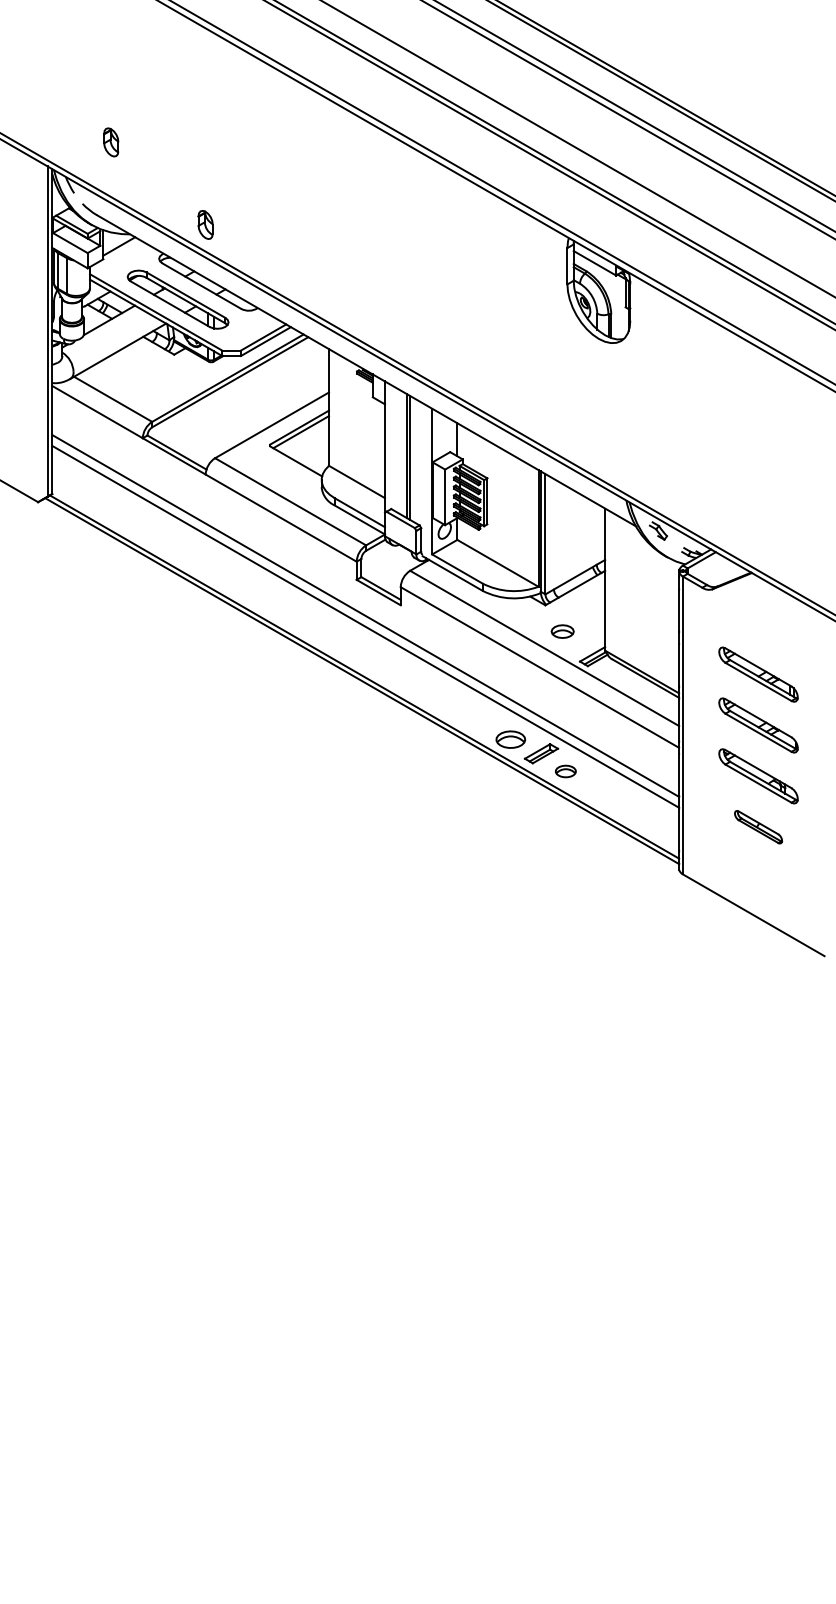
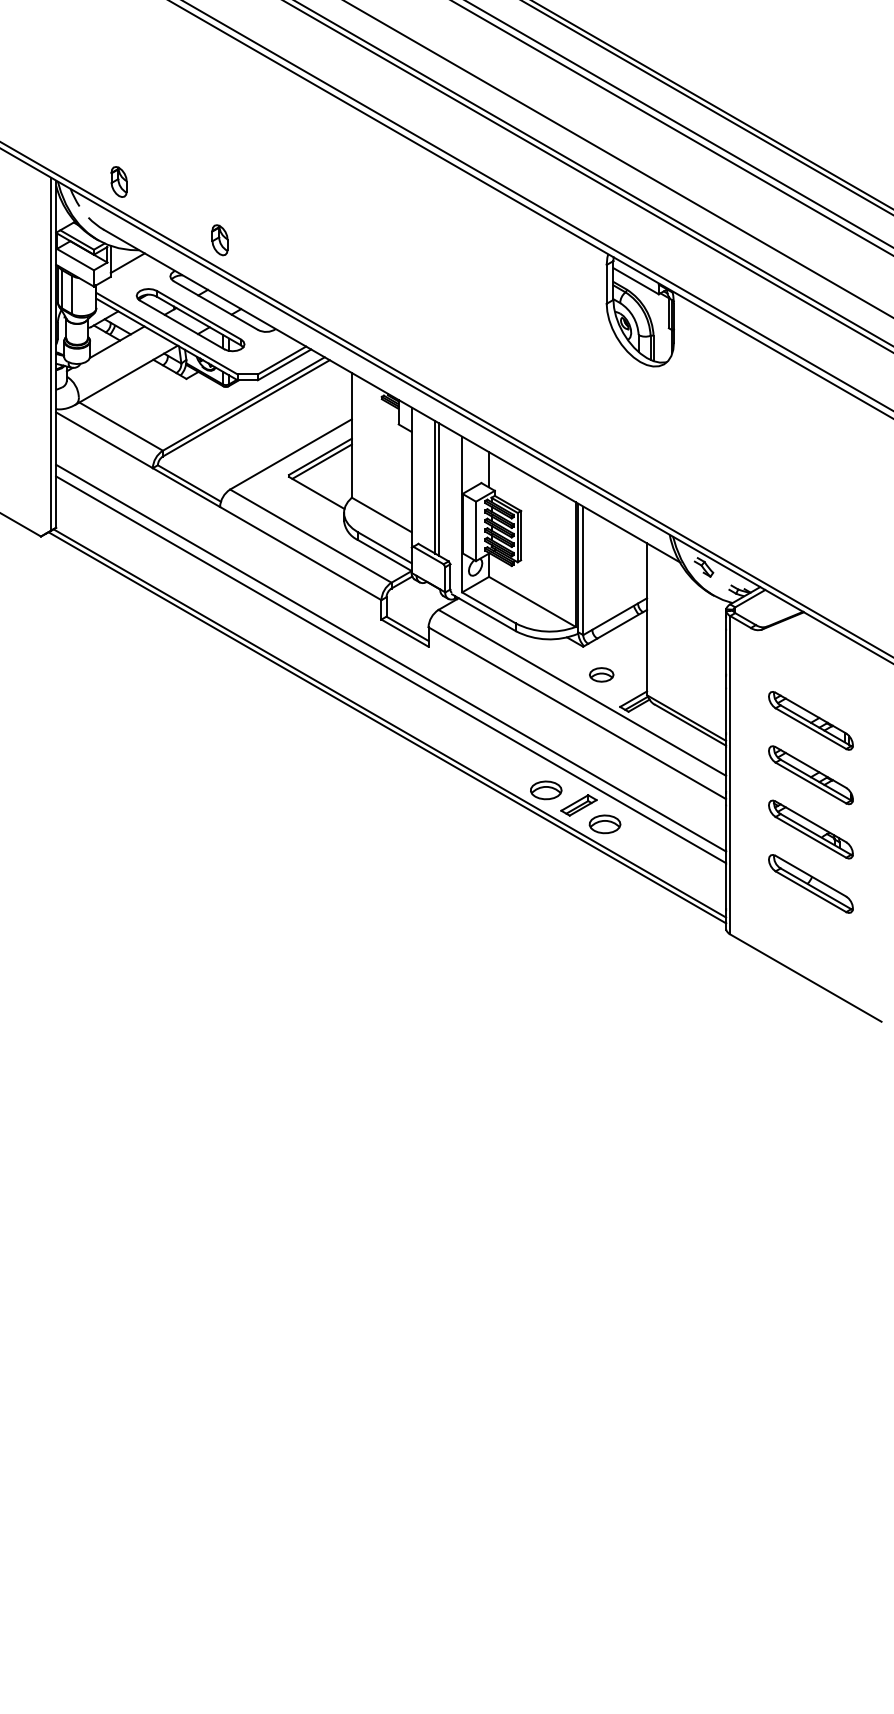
part: (110, 141) -> (118, 181), moved
part: (565, 771) -> (604, 824), size x1.43
part: (758, 826) -> (810, 883), size x1.67

